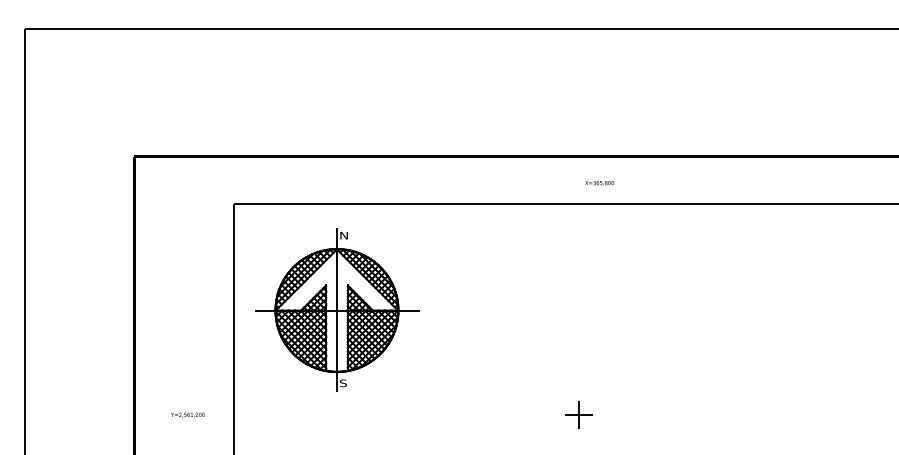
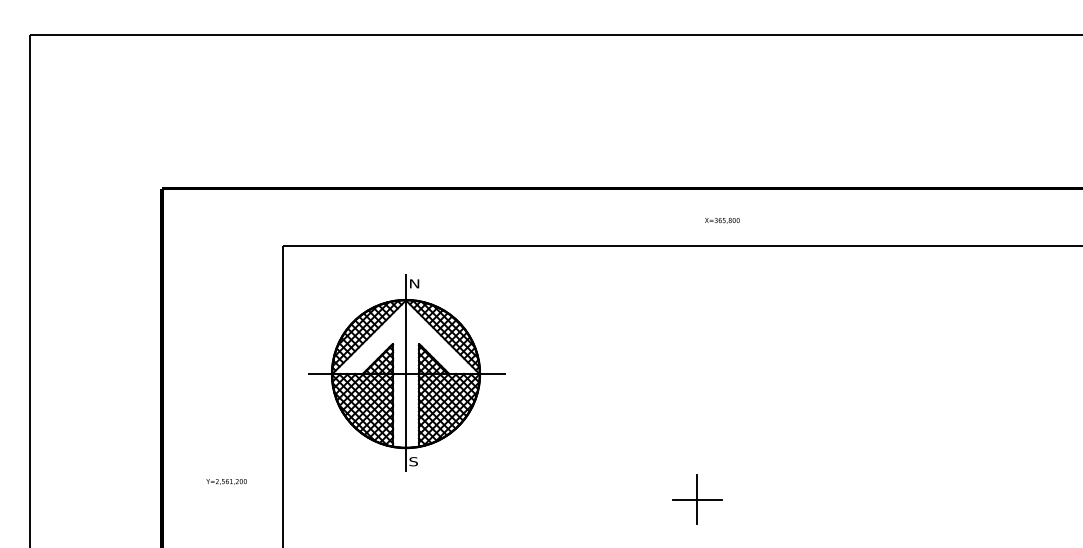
text: (187, 414) -> (225, 481), moved
part: (578, 414) -> (696, 499), size x1.6

